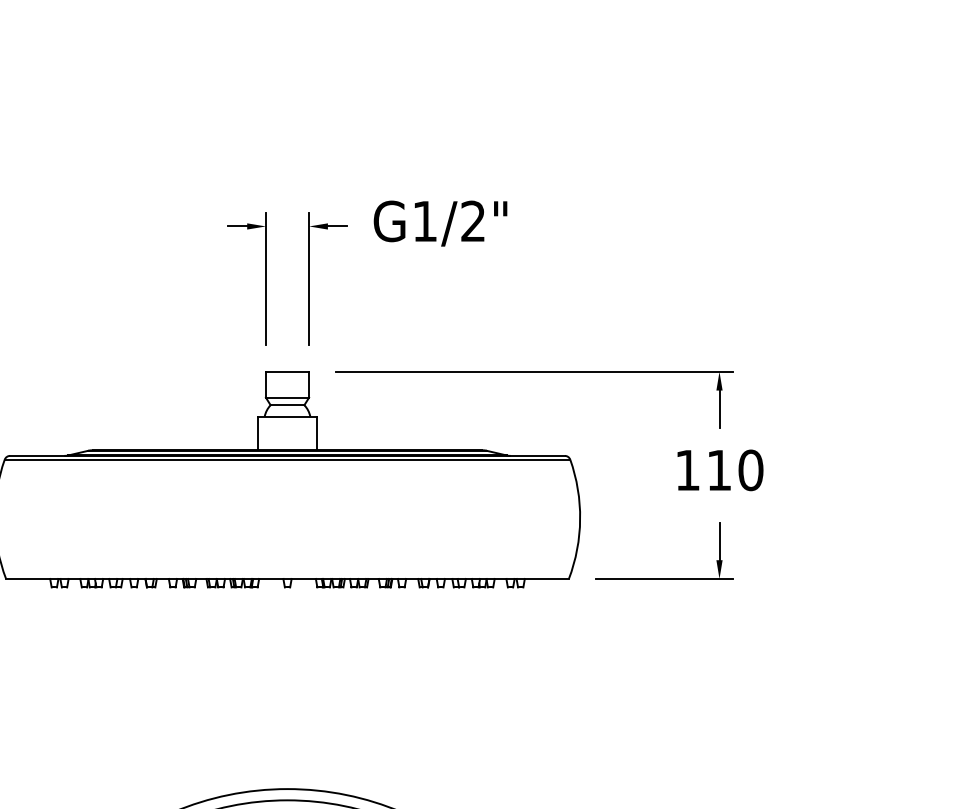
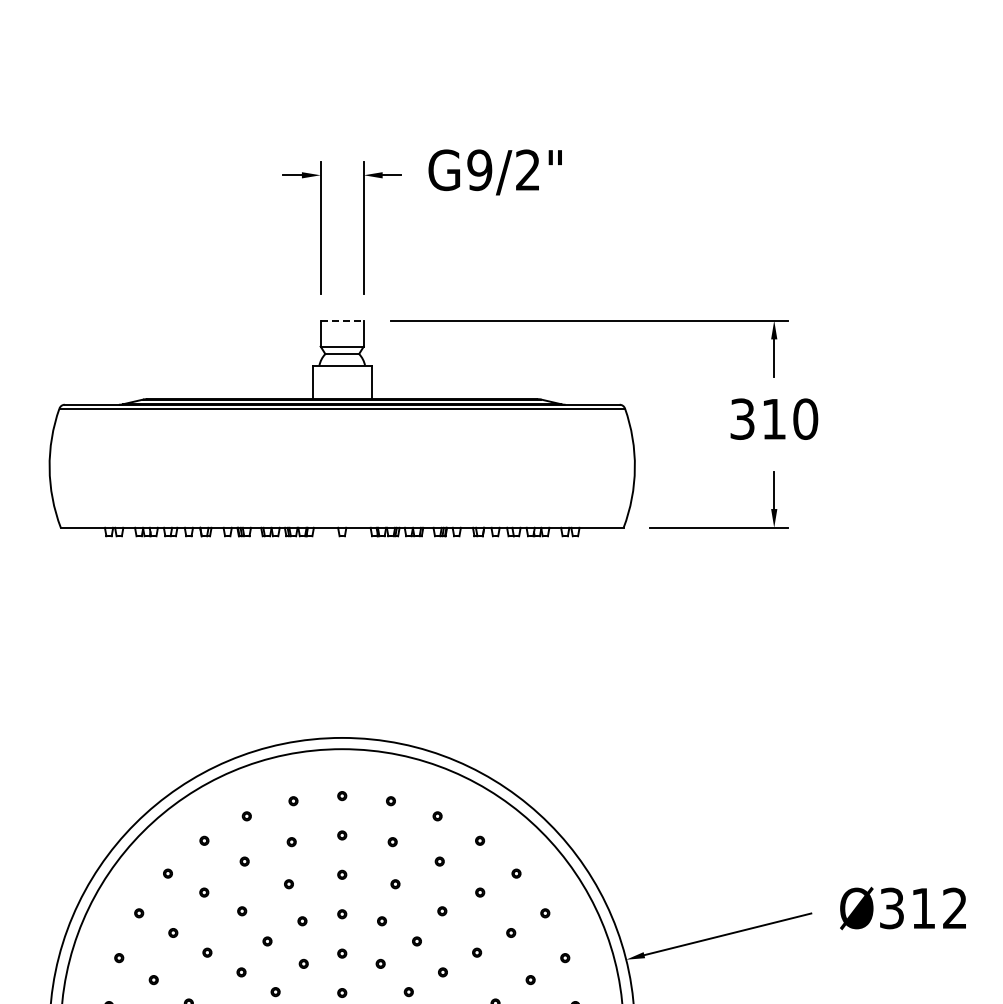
text: (424, 221) -> (479, 170), G1/2" -> G9/2"
line: (287, 371) -> (342, 320), solid -> dashed
text: (687, 469) -> (742, 418), 110 -> 310

